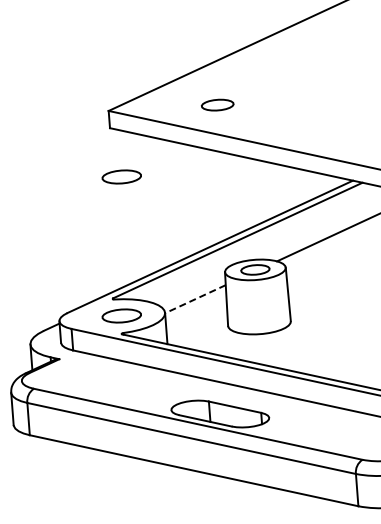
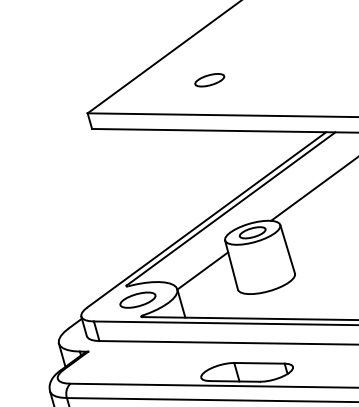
part: (217, 104) -> (209, 79), moved
part: (121, 176) -> (111, 171), removed
line: (195, 299) -> (202, 271), dashed -> solid

